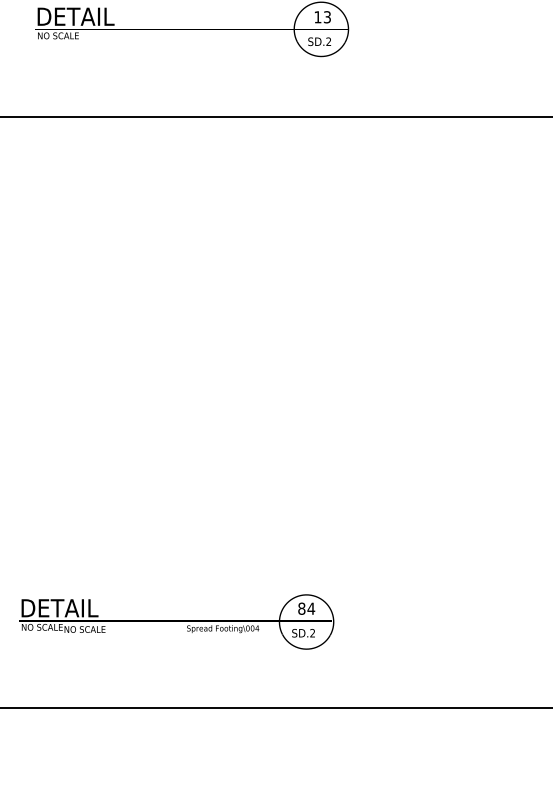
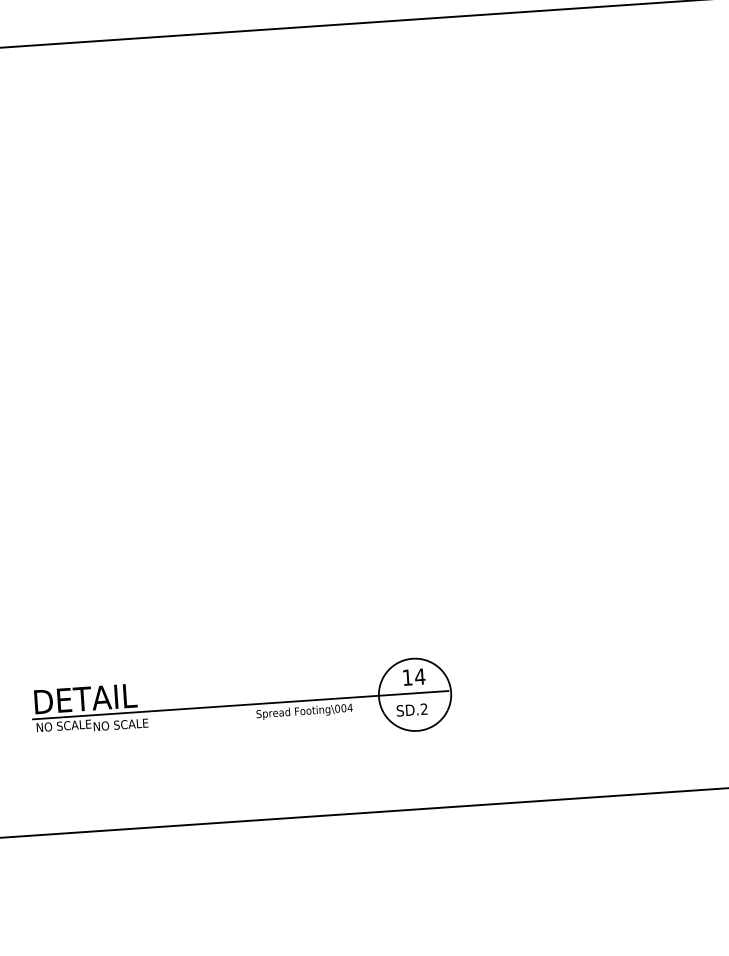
text: (301, 608) -> (407, 677), 84 -> 14

